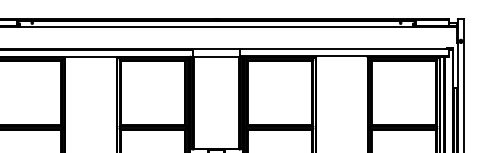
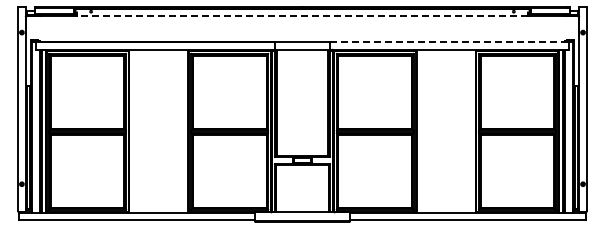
line: (216, 26) -> (302, 15), solid -> dashed
line: (345, 49) -> (450, 41), solid -> dashed

